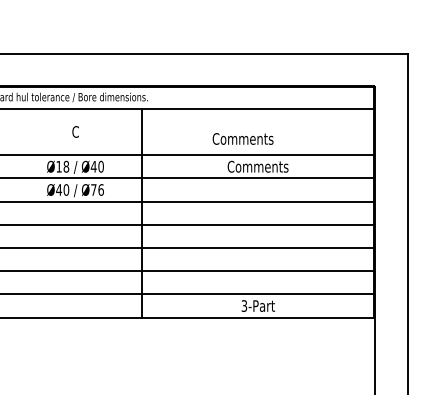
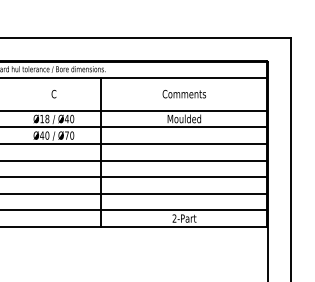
text: (242, 138) -> (183, 93), moved
text: (257, 166) -> (183, 118), Comments -> Moulded
text: (100, 189) -> (71, 135), Ø76 -> Ø70
text: (244, 305) -> (174, 218), 3-Part -> 2-Part

